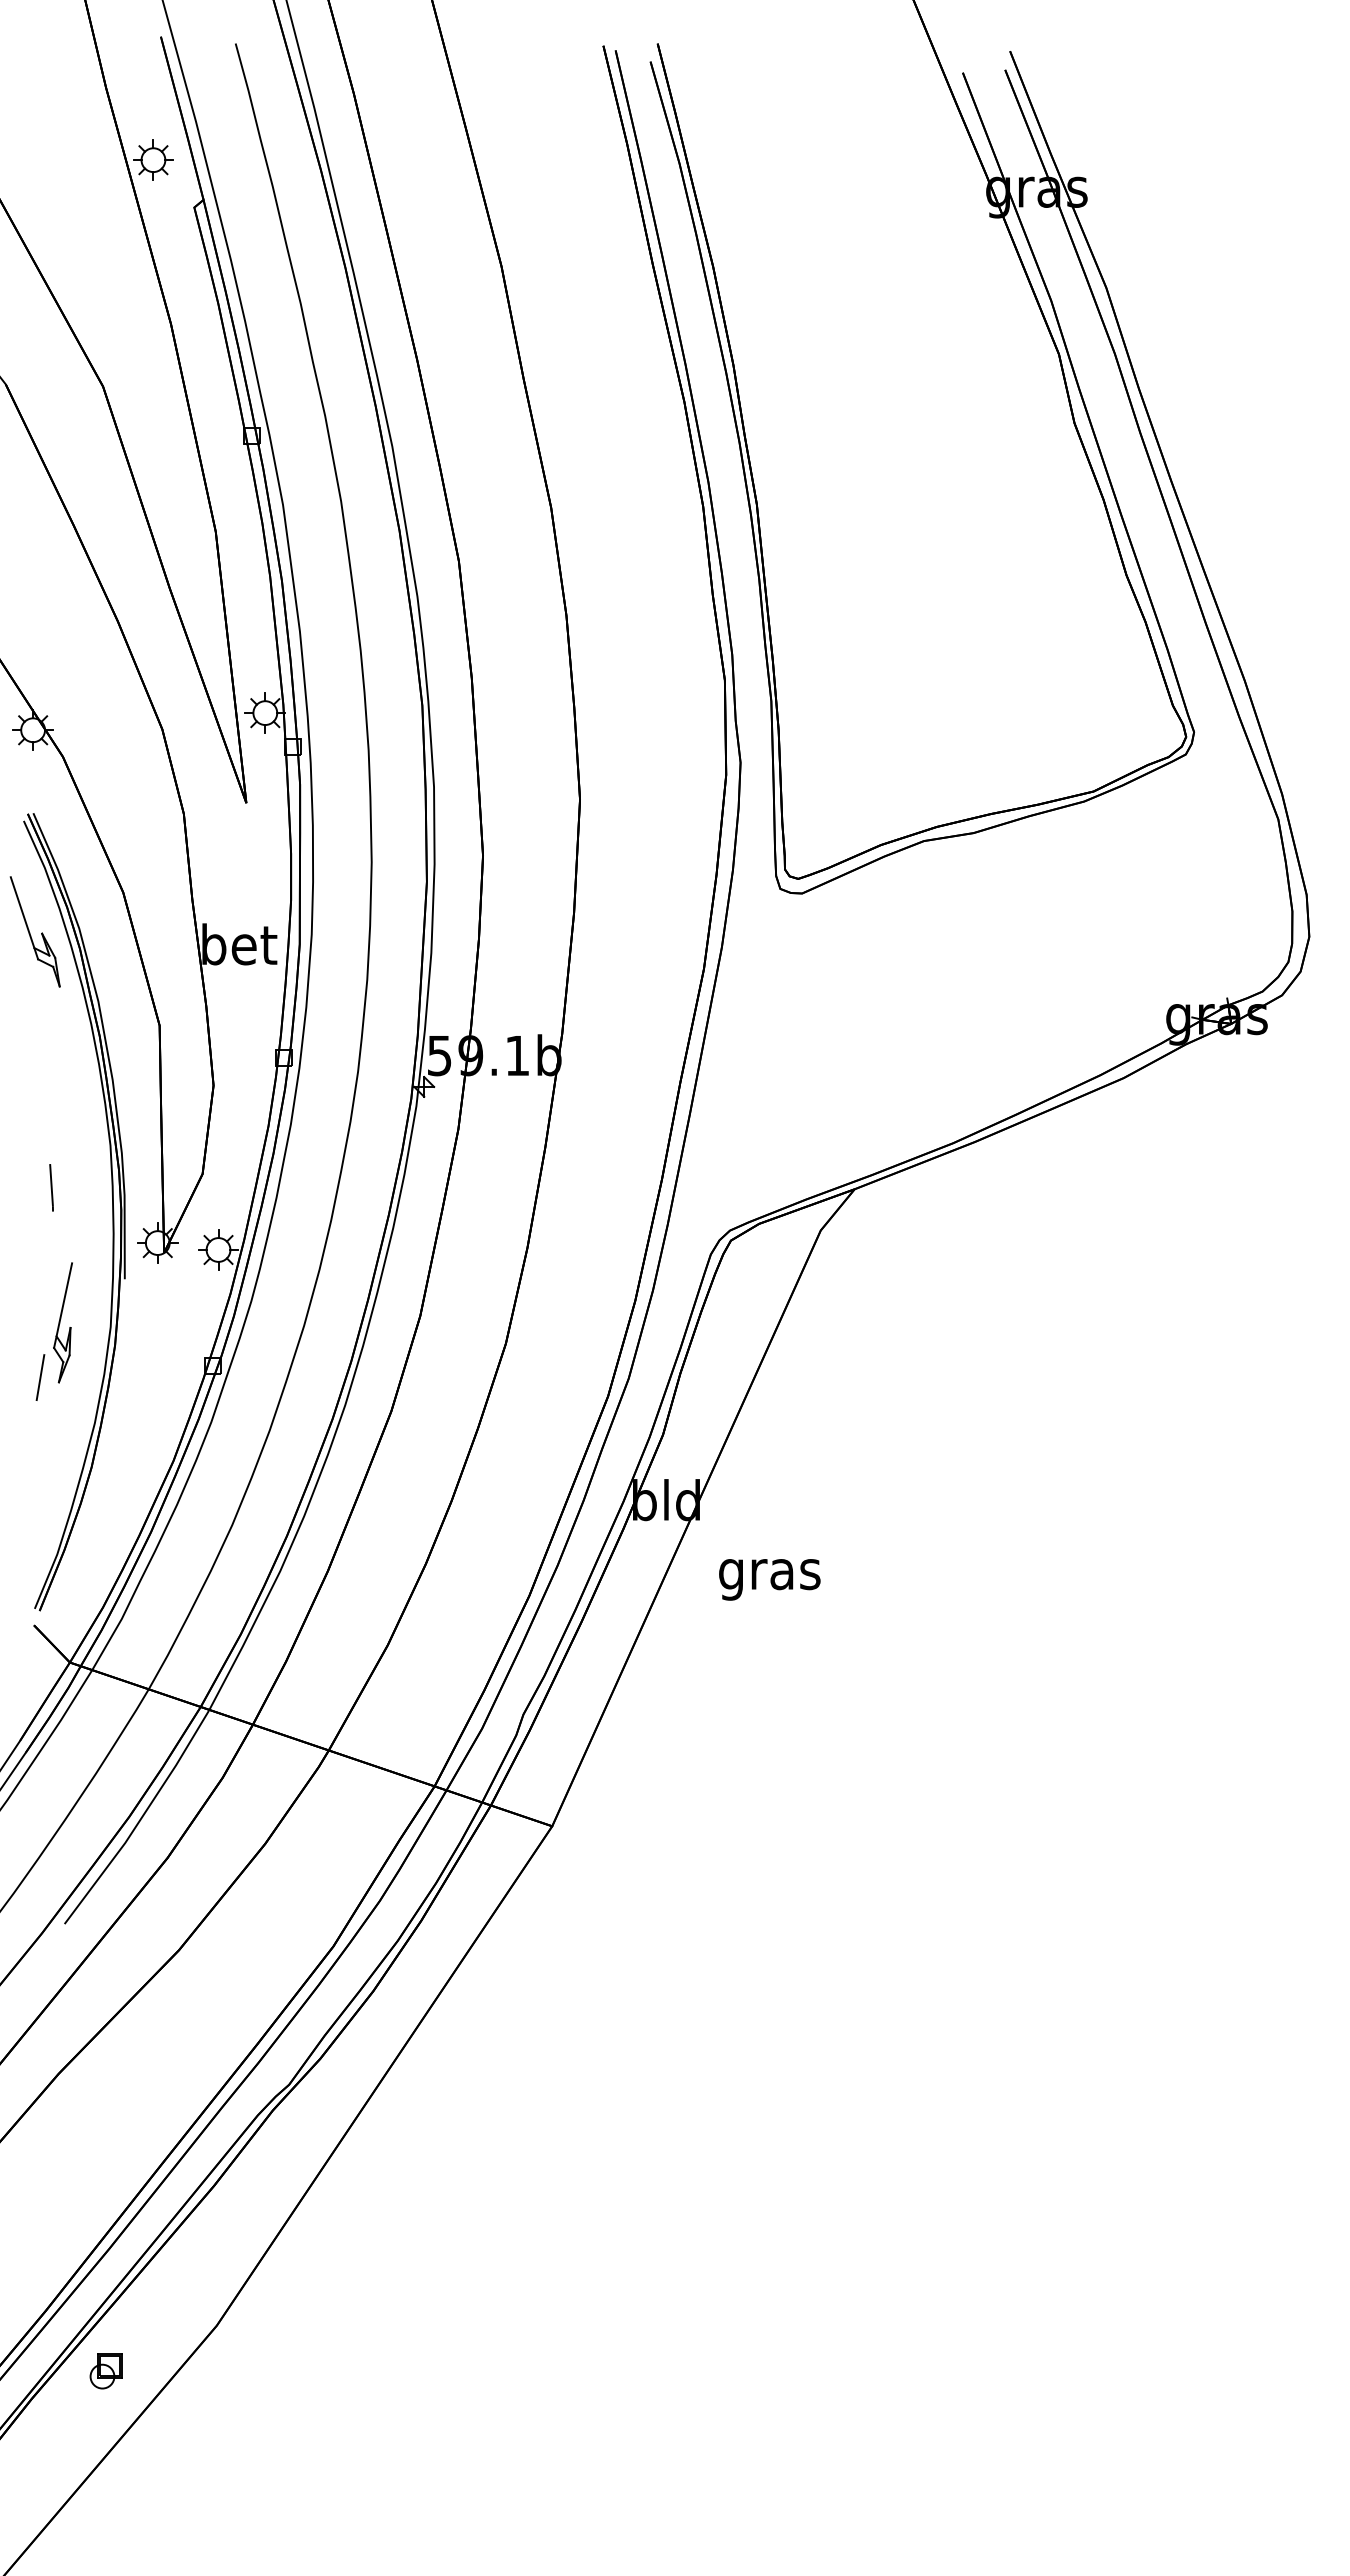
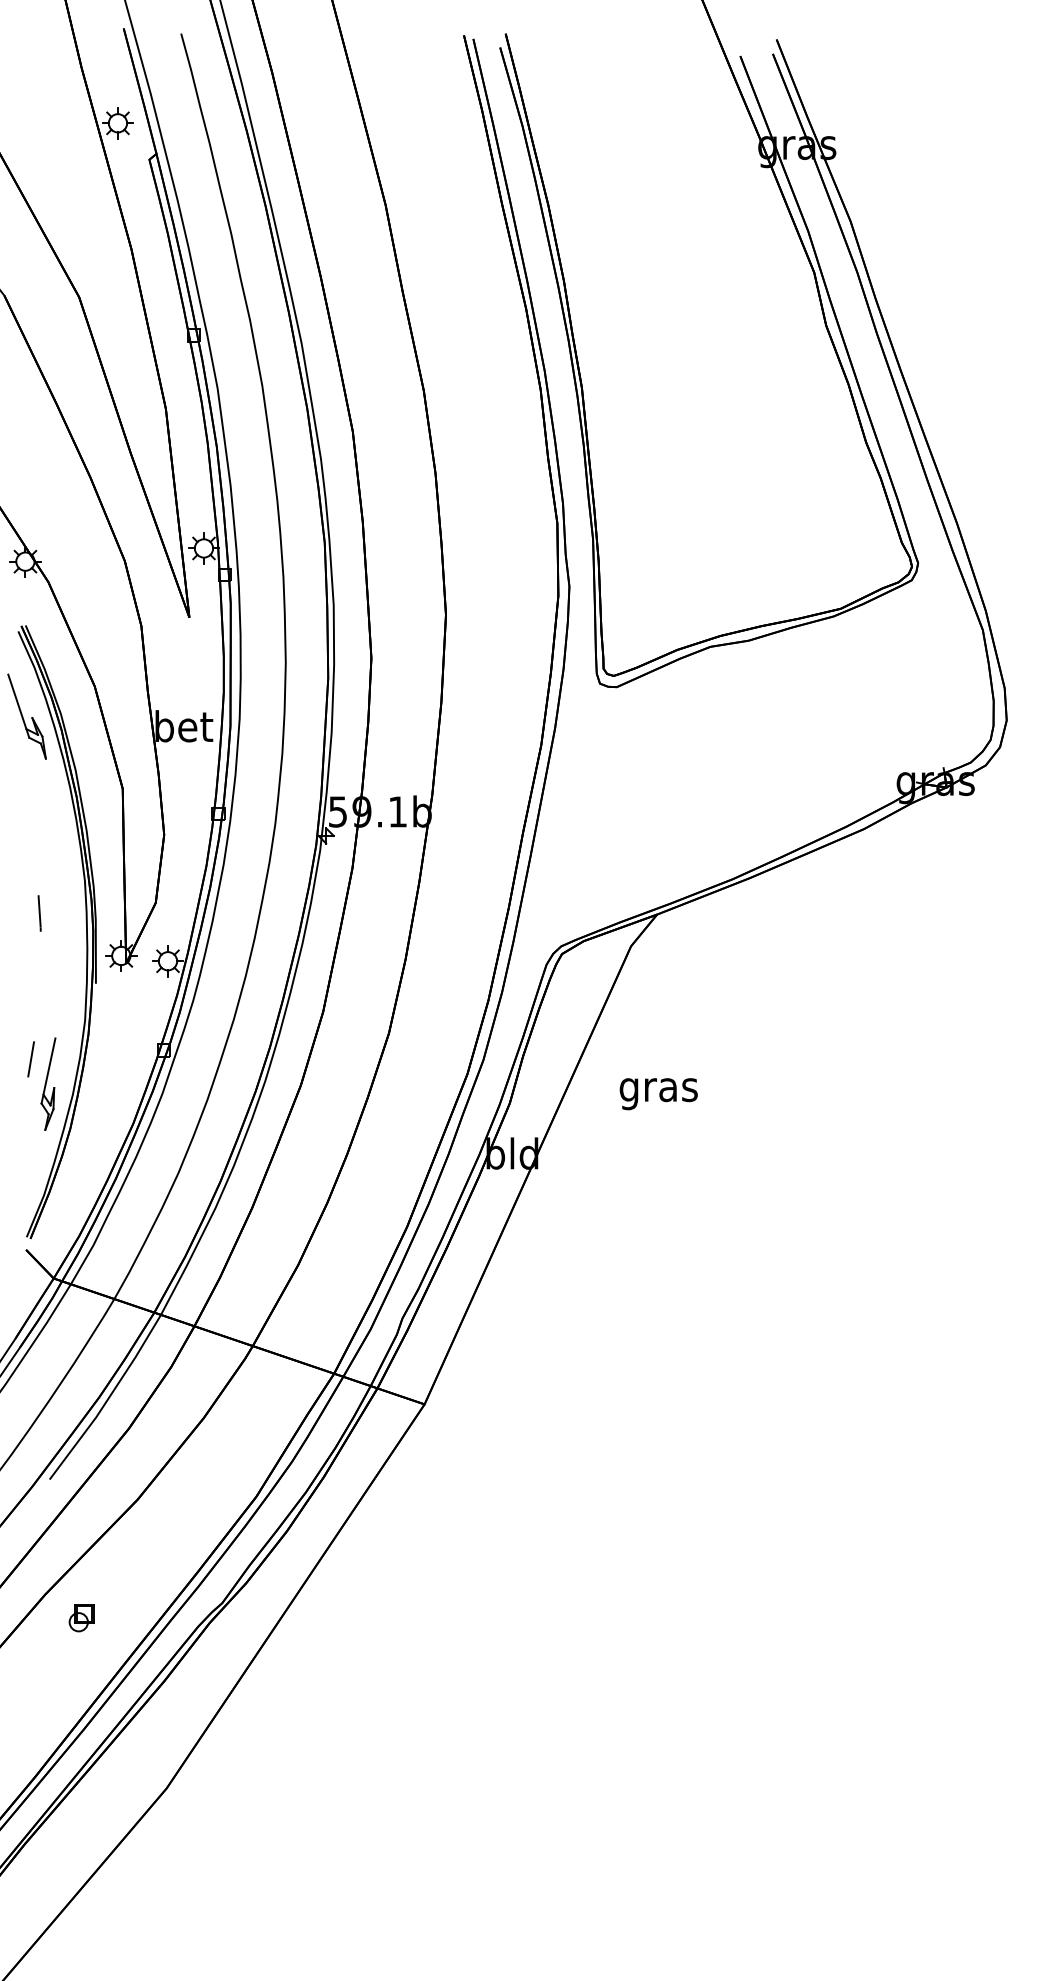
part: (62, 1322) -> (48, 1083), moved
text: (769, 1579) -> (658, 1093), moved
part: (105, 2371) -> (81, 1618), moved

